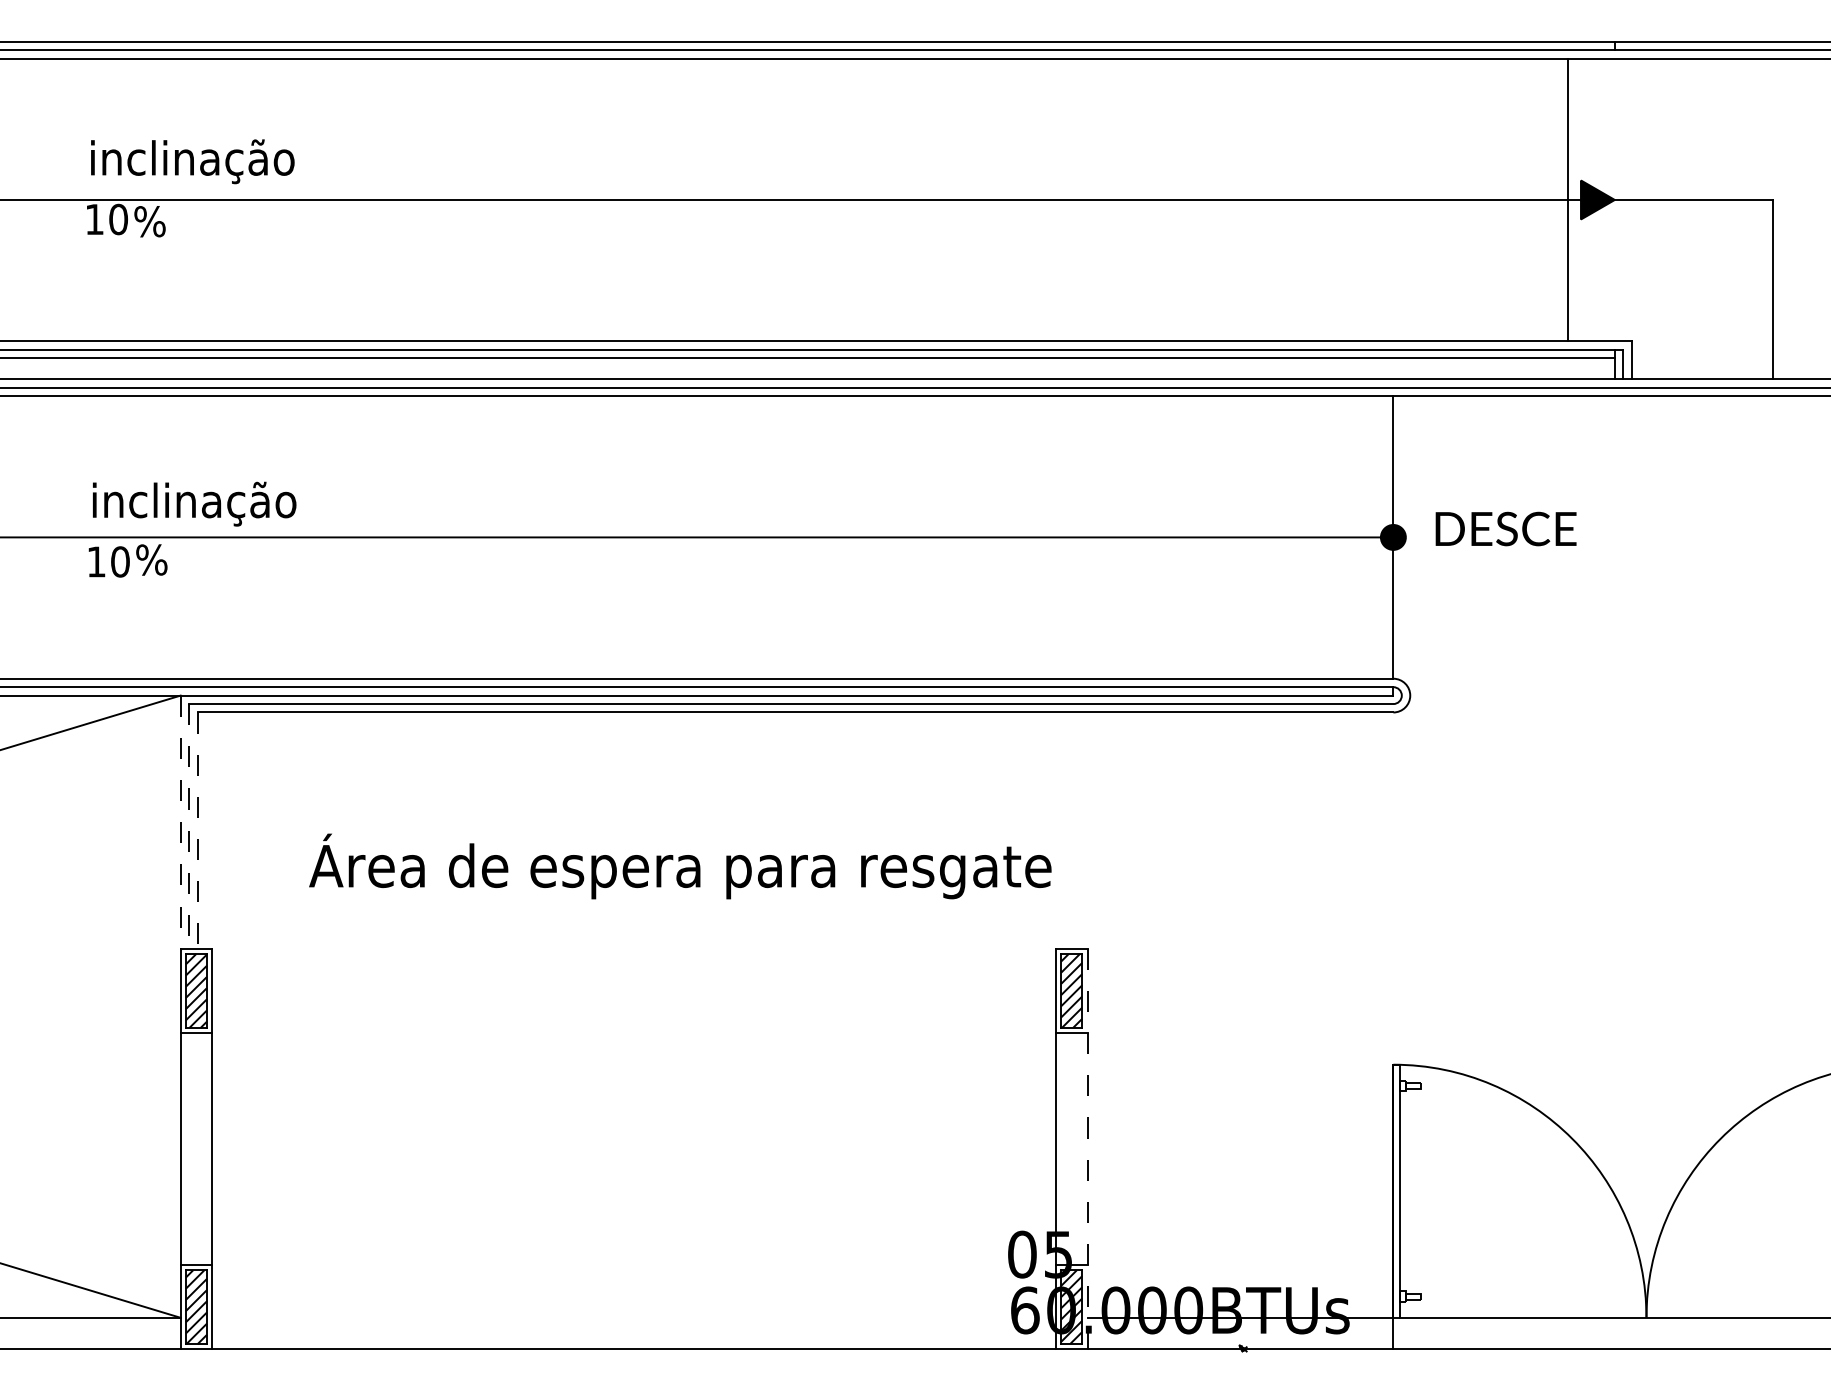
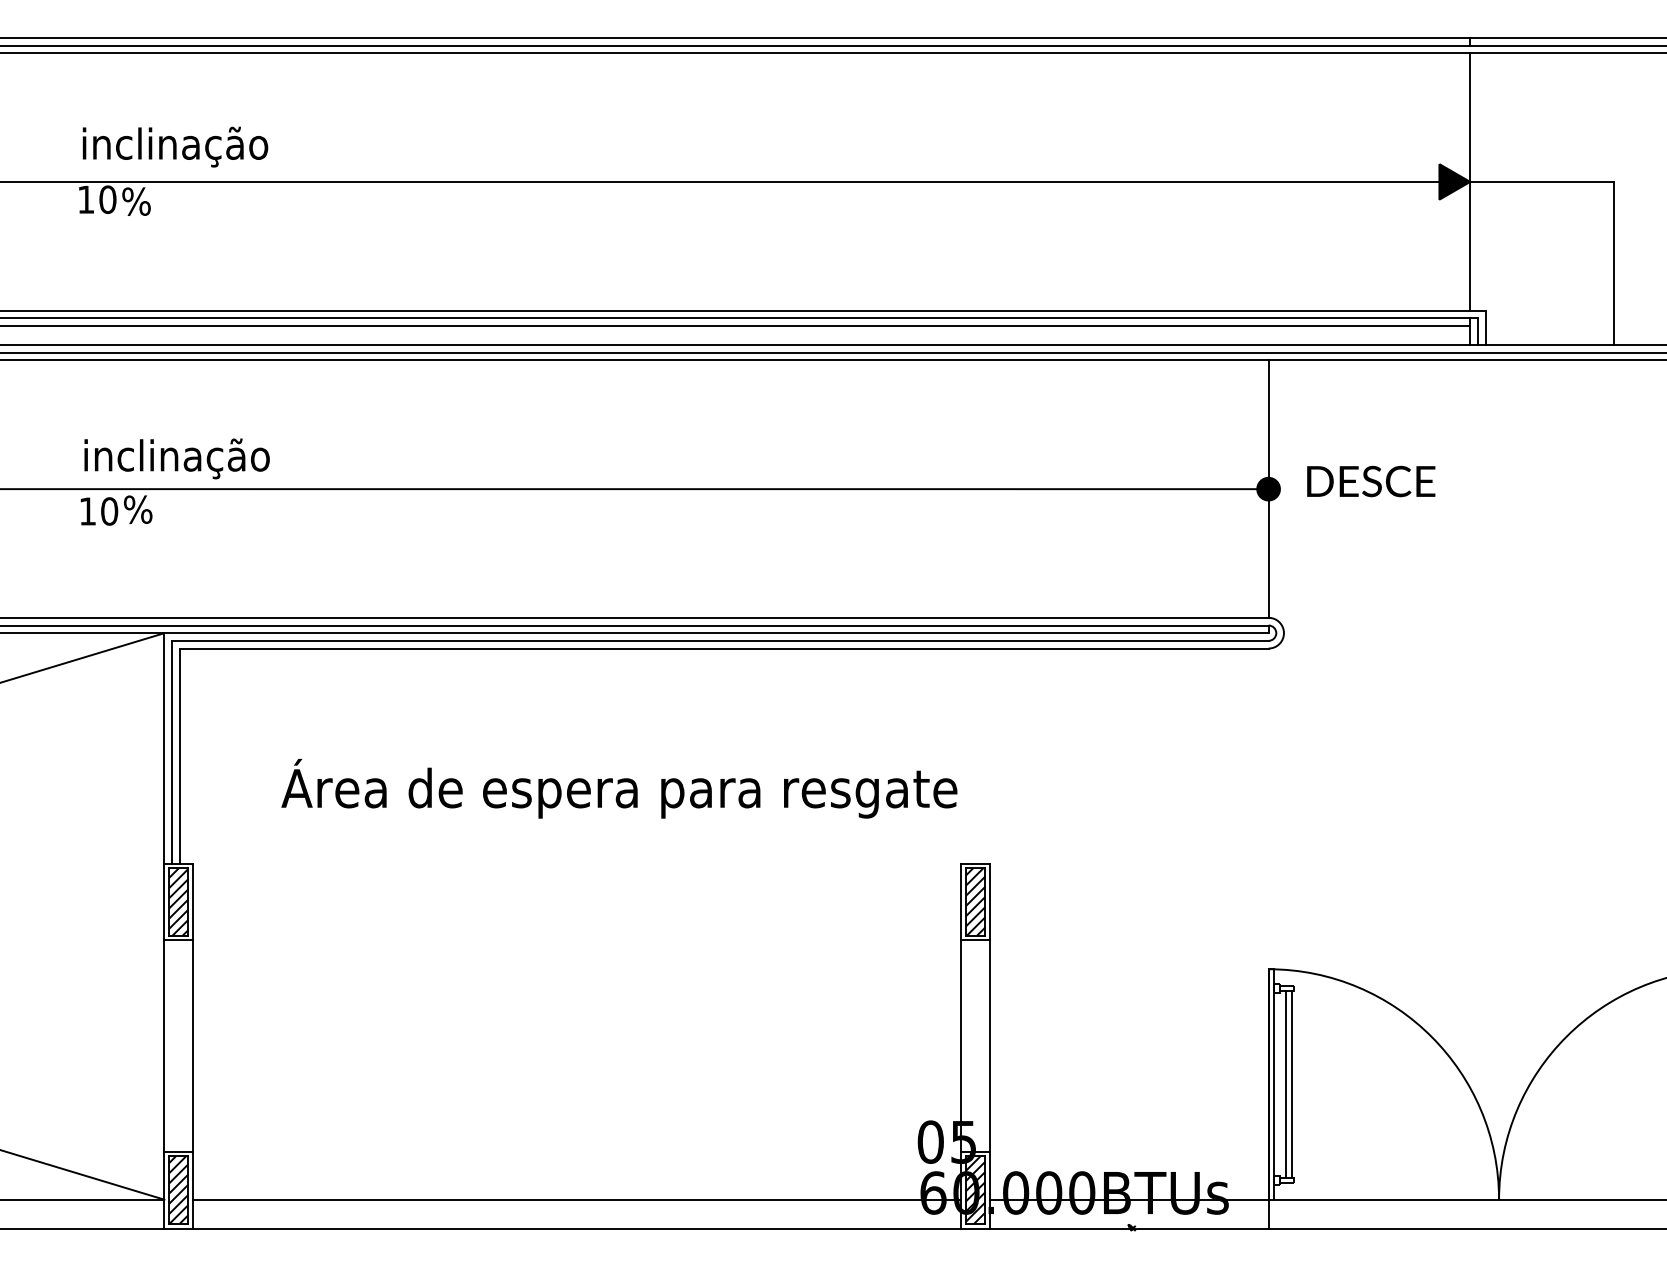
line: (1567, 199) -> (1470, 181), moved
line: (180, 822) -> (164, 748), dashed -> solid
line: (189, 826) -> (172, 752), dashed -> solid
line: (197, 831) -> (179, 756), dashed -> solid
line: (1087, 1149) -> (990, 1046), dashed -> solid
line: (1411, 1191) -> (1285, 1084), added
line: (1418, 1191) -> (1291, 1084), added
line: (634, 1317) -> (577, 1199), added

